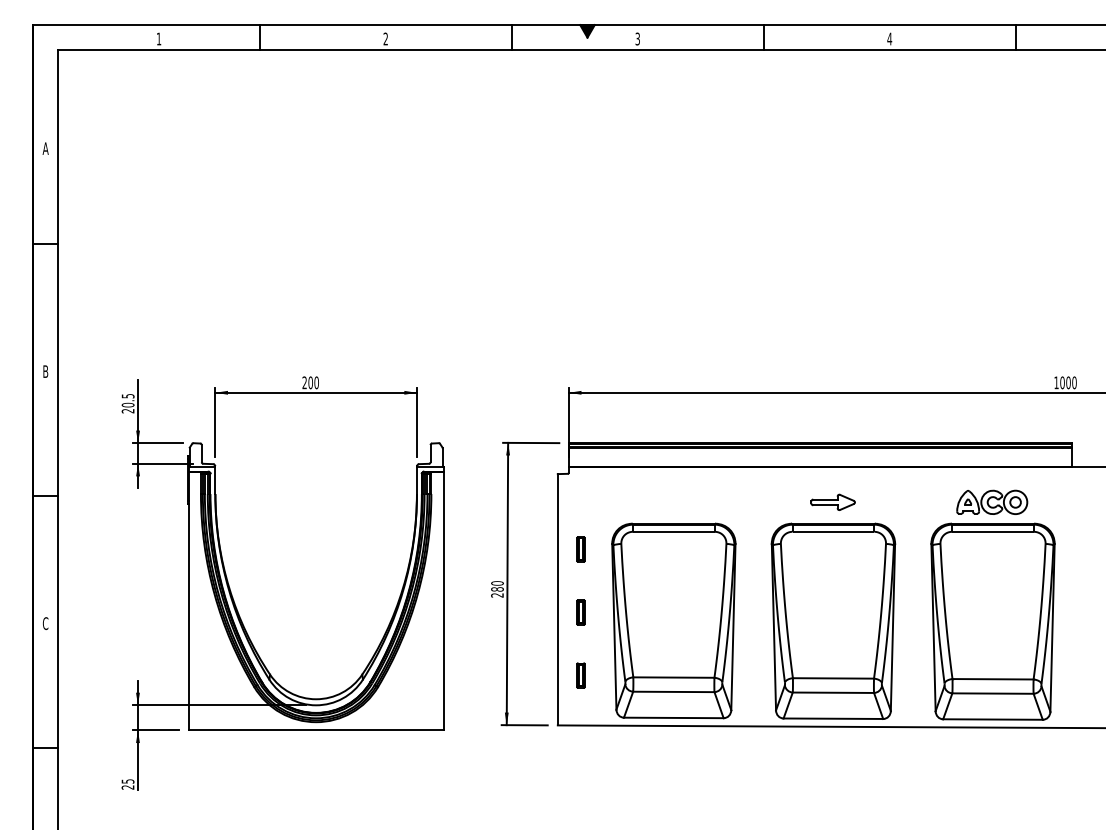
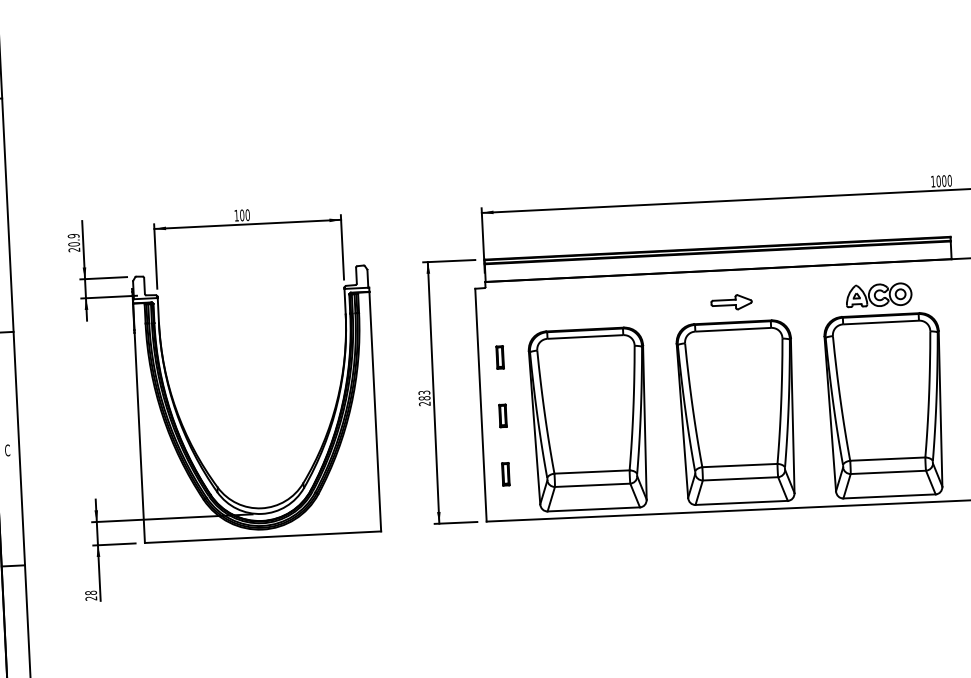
text: (304, 382) -> (236, 215), 200 -> 100
text: (127, 395) -> (73, 235), 20.5 -> 20.9
text: (497, 583) -> (424, 392), 280 -> 283
text: (127, 781) -> (90, 593), 25 -> 28

